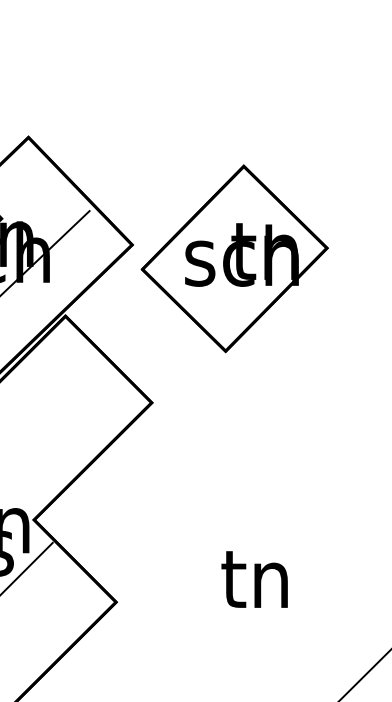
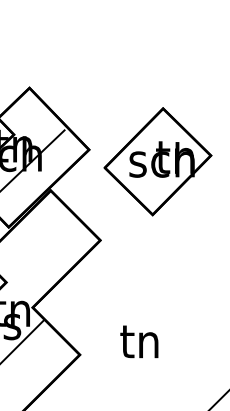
part: (234, 258) -> (157, 161), moved
text: (254, 578) -> (139, 341), moved

